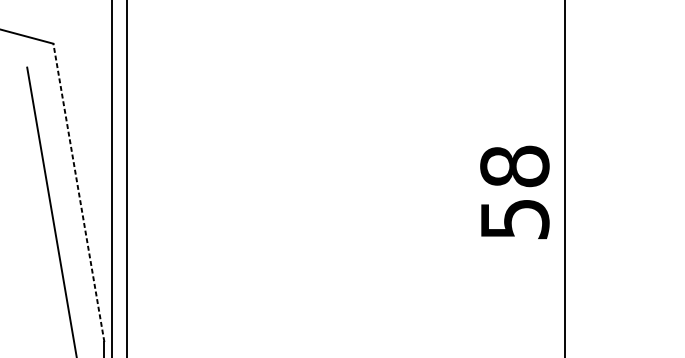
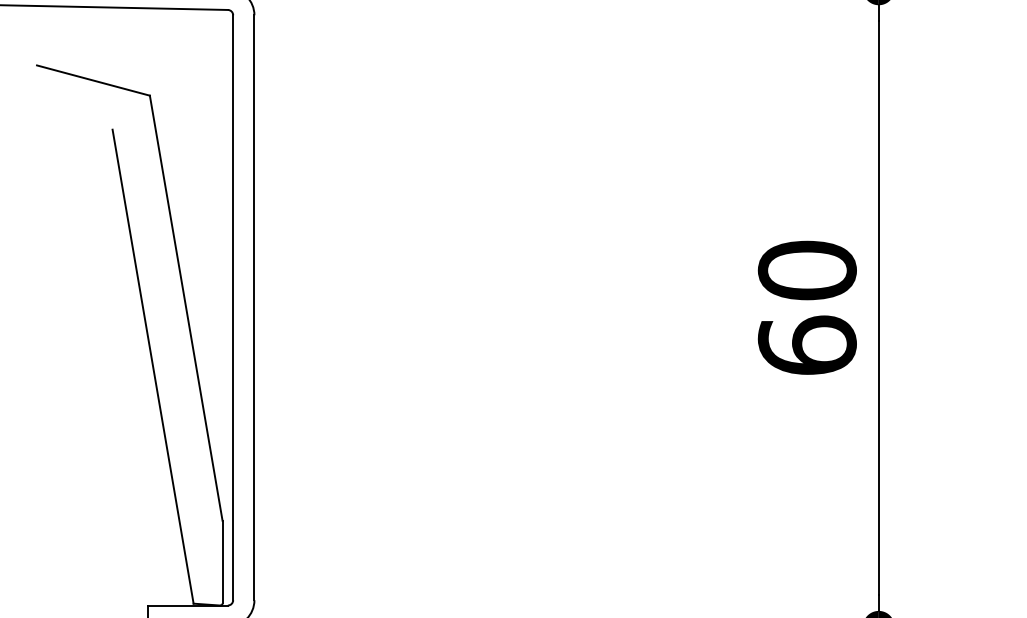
text: (514, 192) -> (806, 307), 58 -> 60
line: (79, 193) -> (186, 308), dashed -> solid

